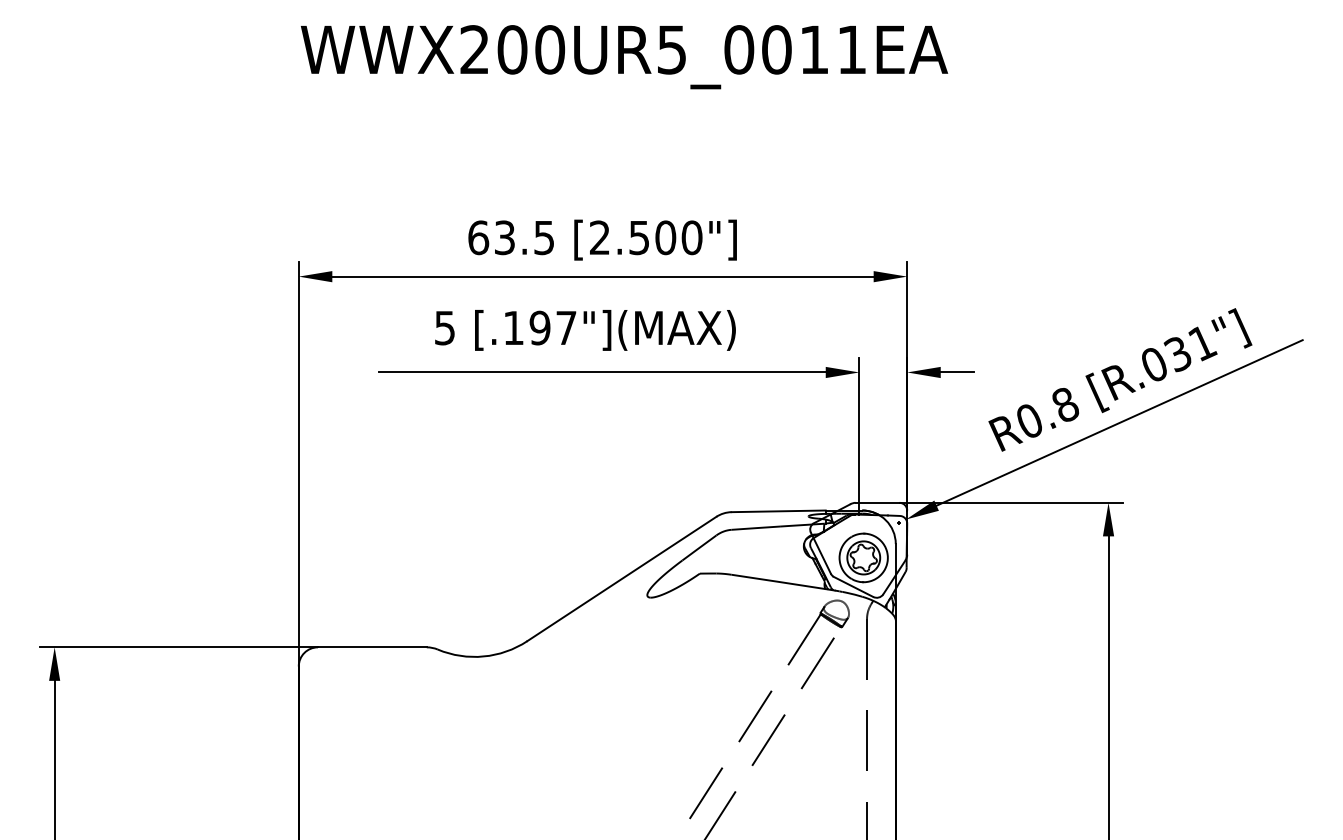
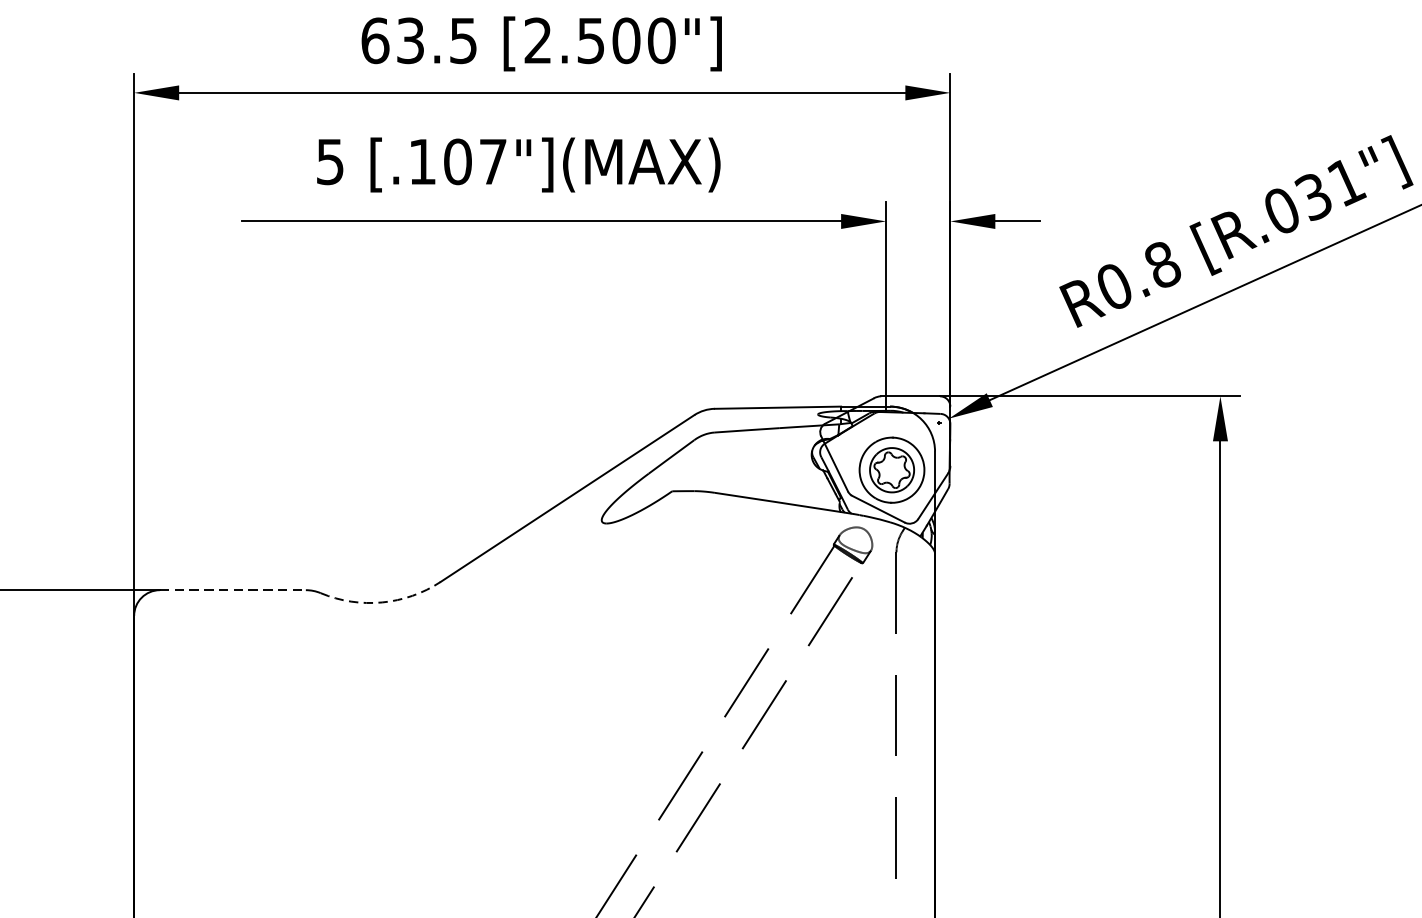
text: (539, 328) -> (457, 162), [.197"](MAX) -> [.107"](MAX)
line: (372, 647) -> (233, 590), solid -> dashed
arc: (483, 656) -> (381, 602), solid -> dashed

